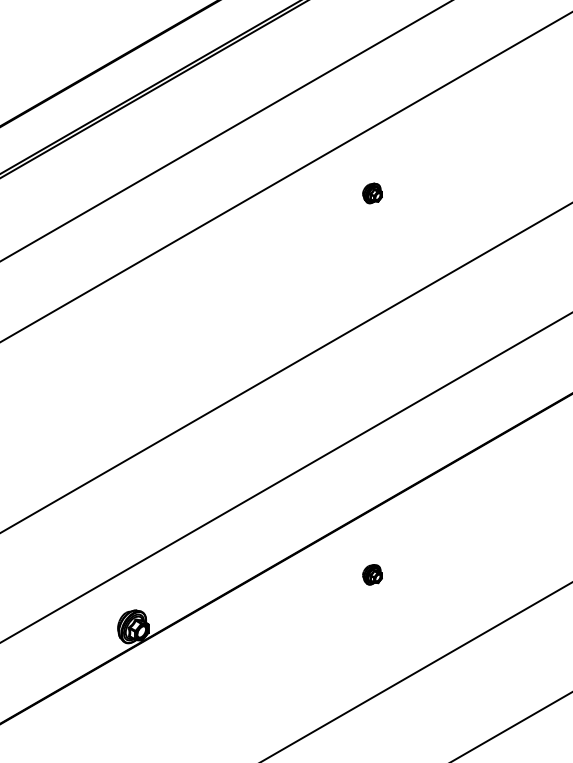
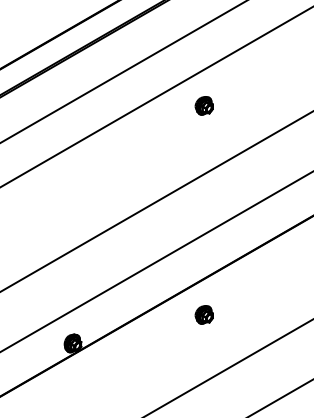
part: (371, 192) -> (203, 105), size x1.67
part: (371, 573) -> (203, 314), size x1.67

